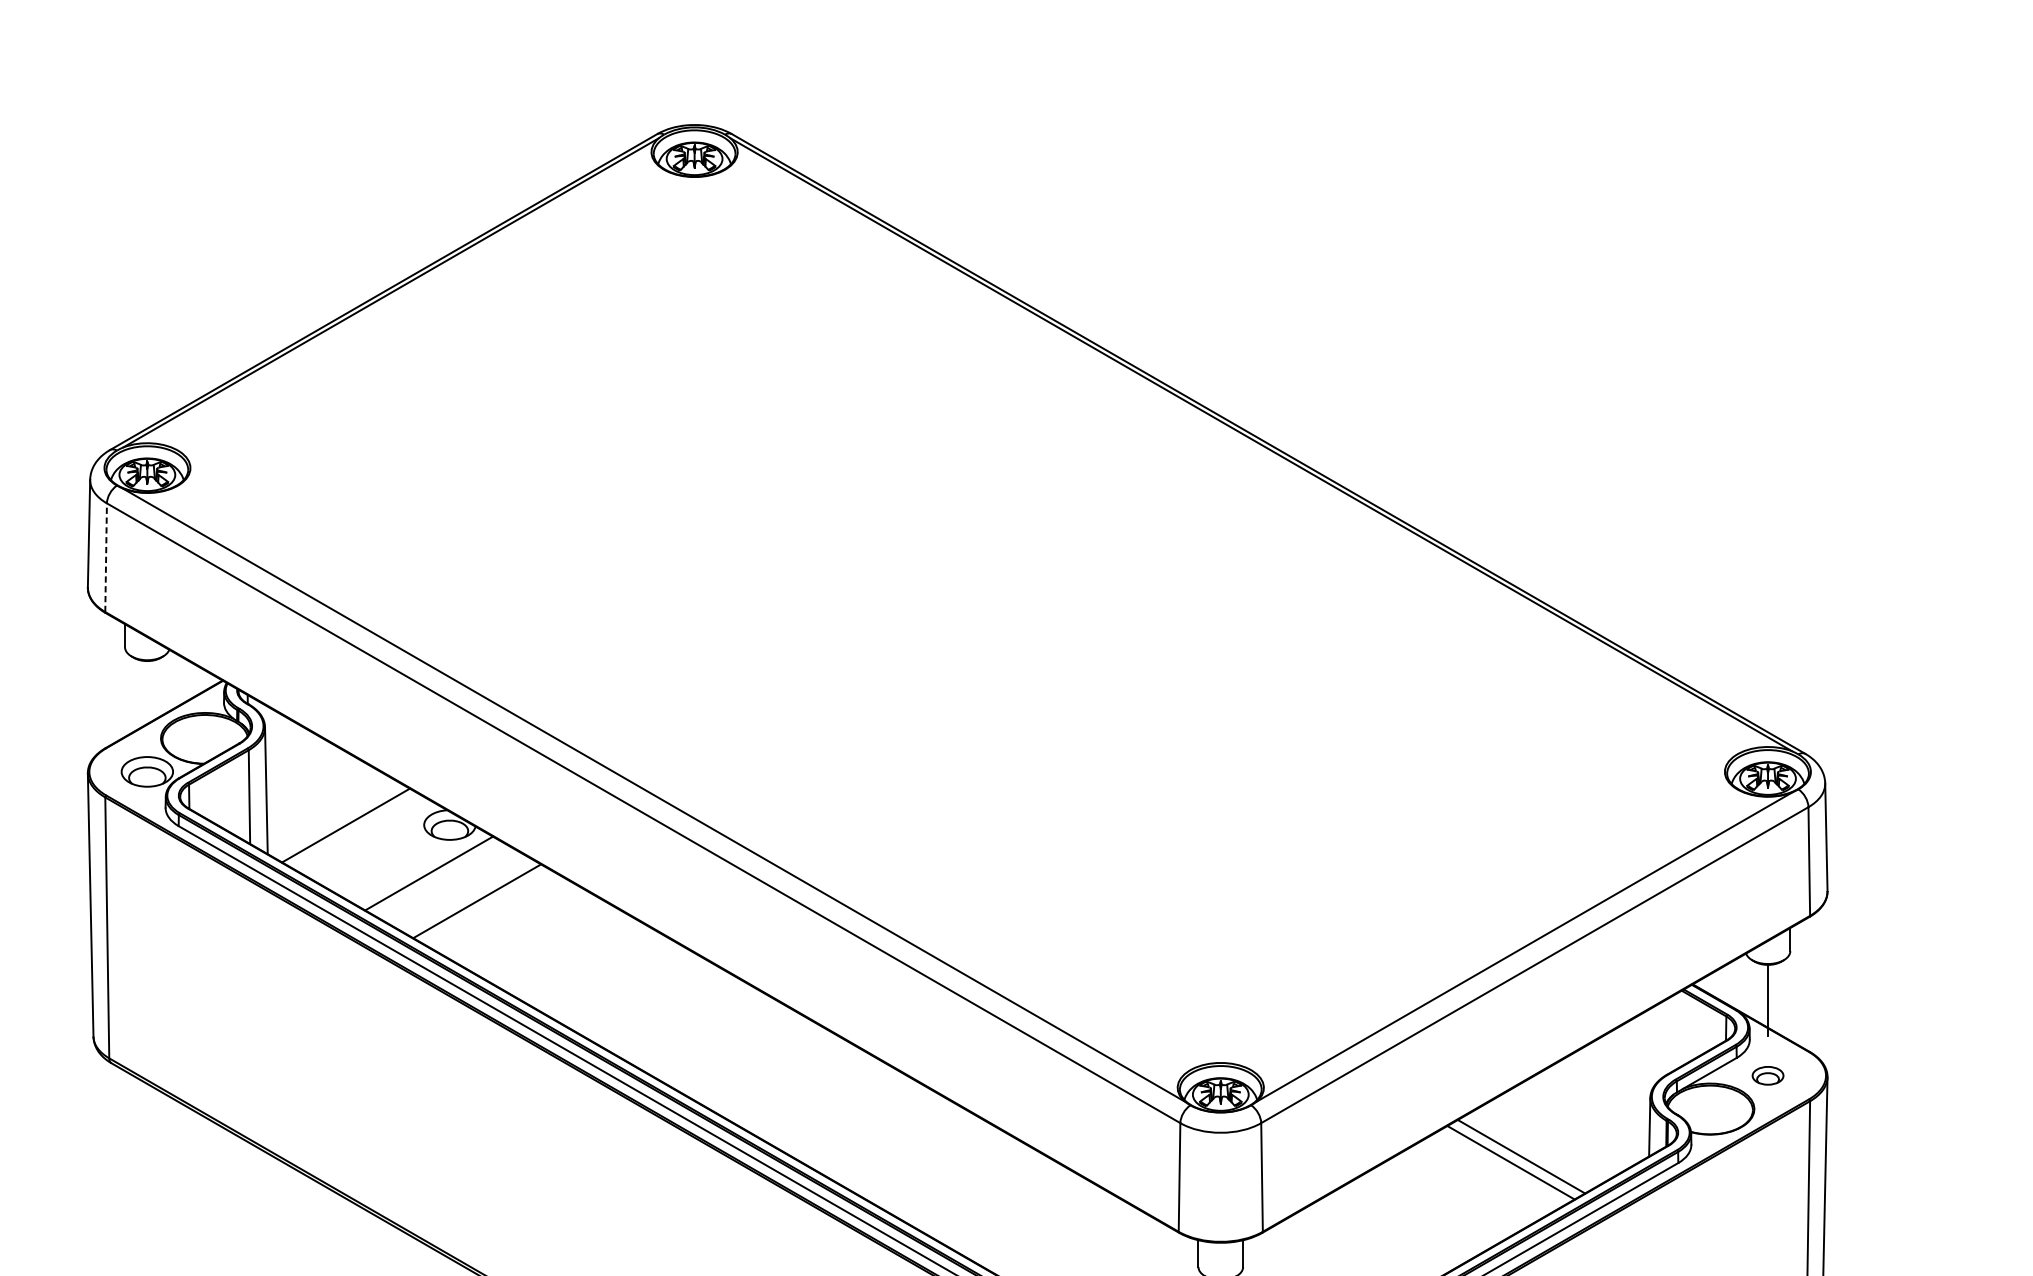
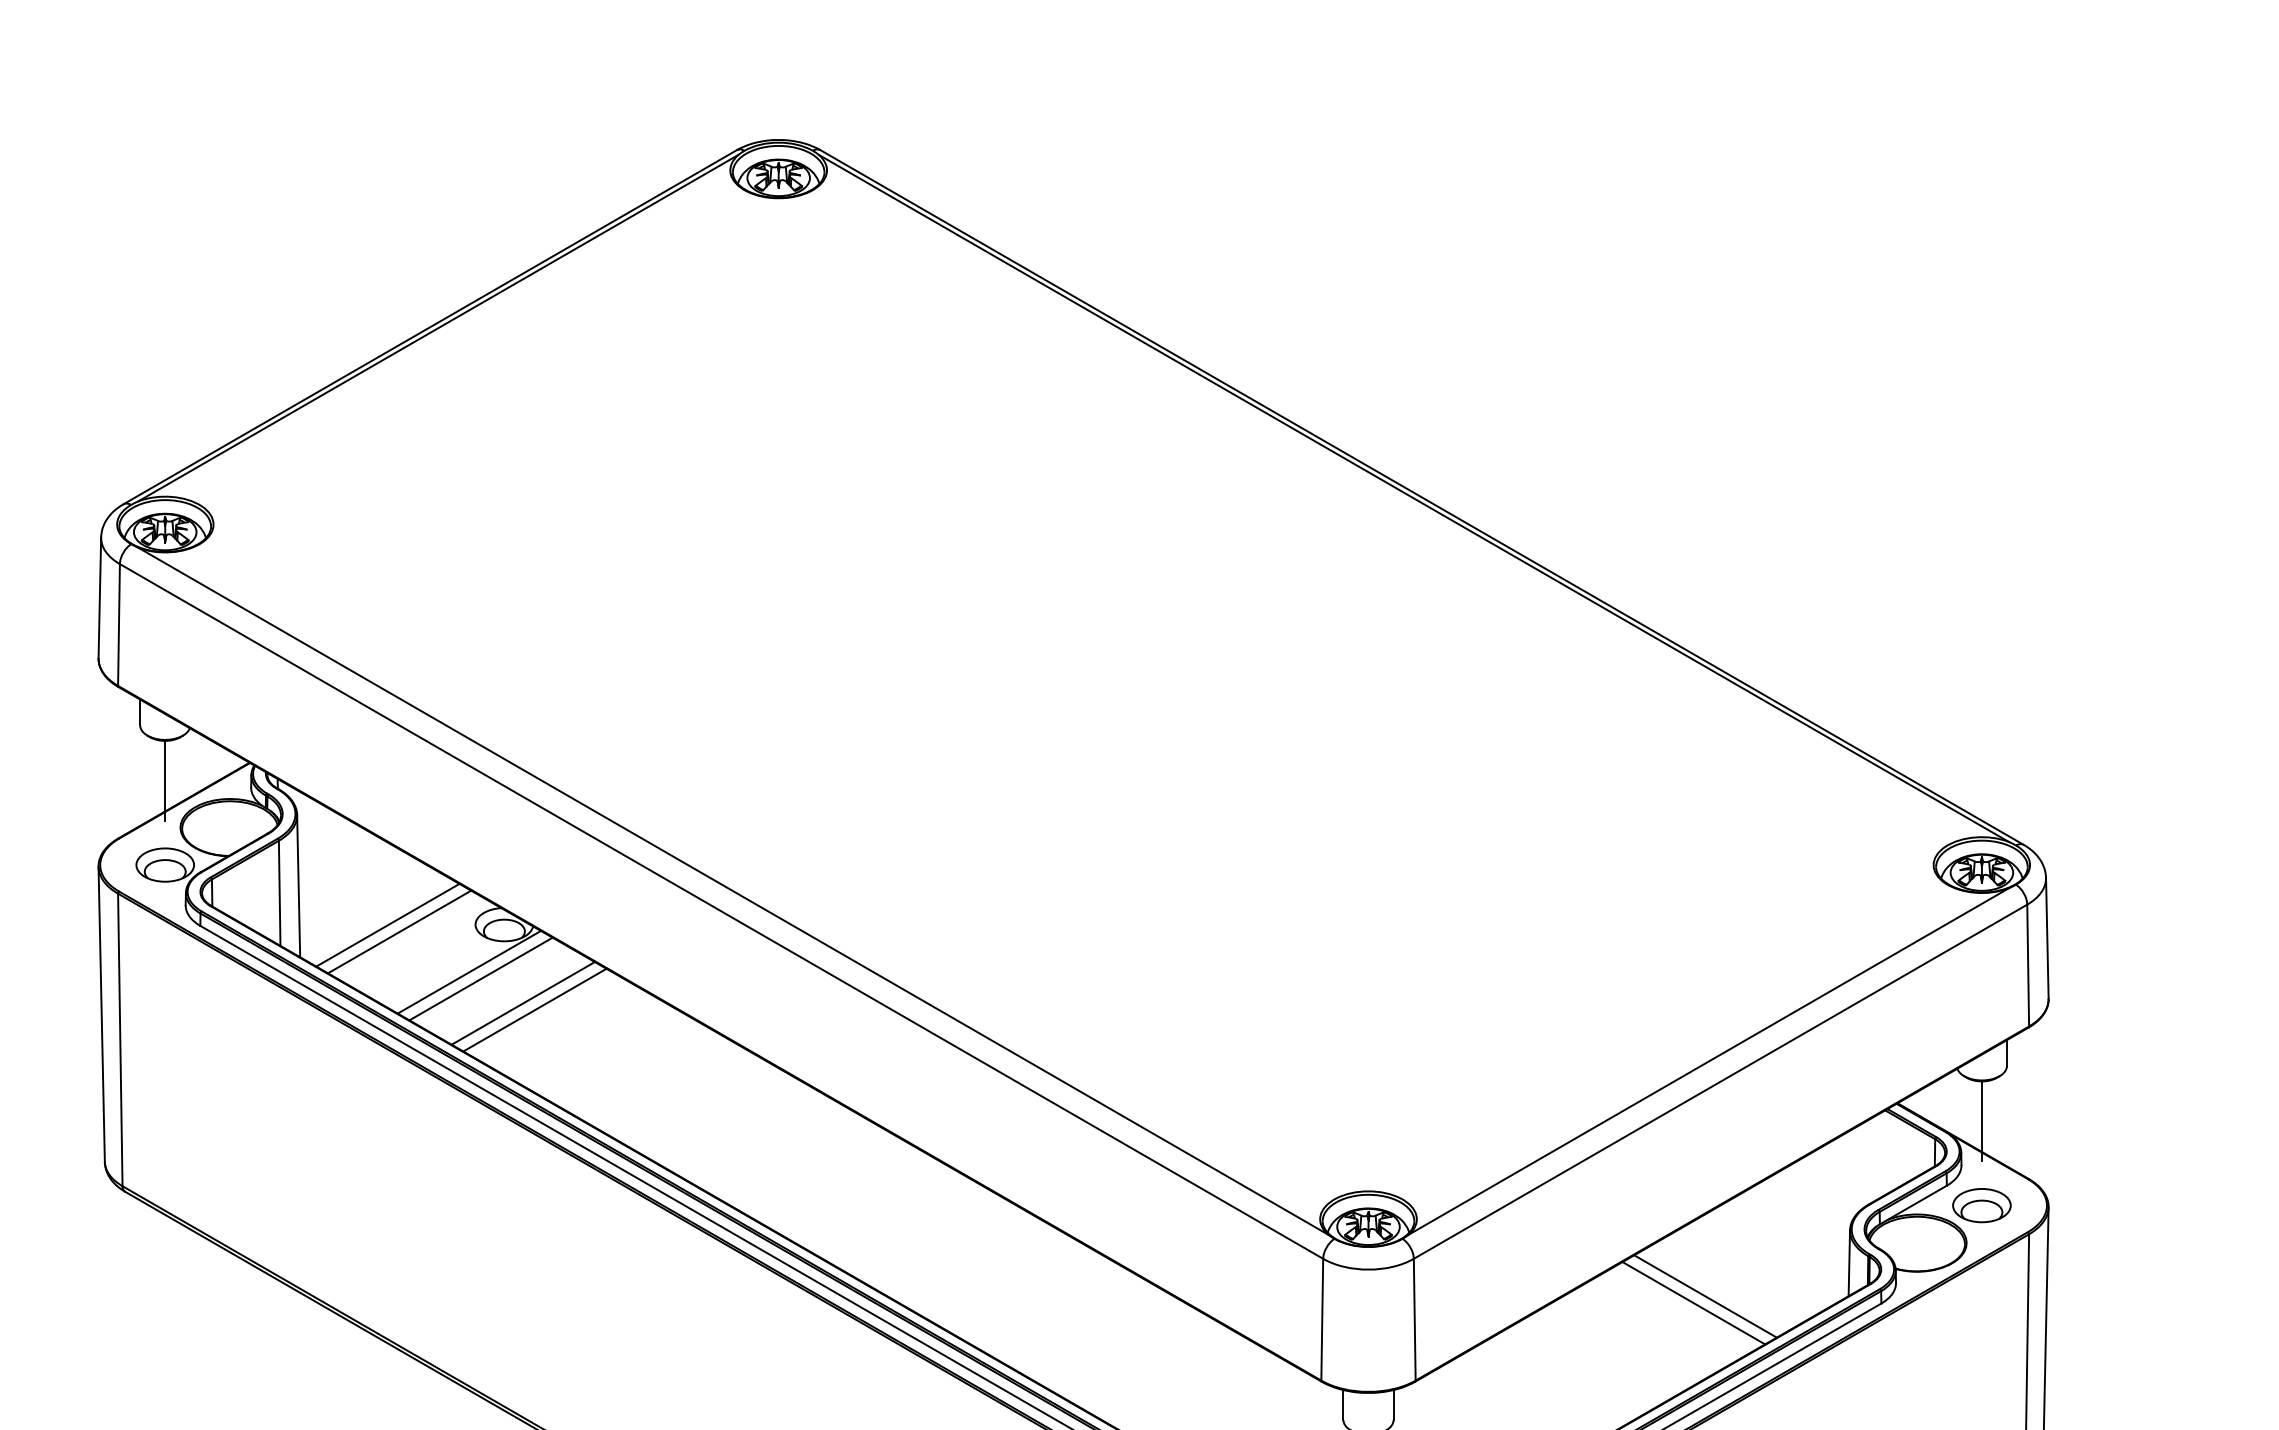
line: (106, 558) -> (119, 625), dashed -> solid
line: (147, 696) -> (165, 780), added
line: (356, 831) -> (399, 931), added
line: (417, 866) -> (468, 971), added
line: (466, 895) -> (522, 1003), added
part: (1767, 1075) -> (1981, 1205), size x1.67

